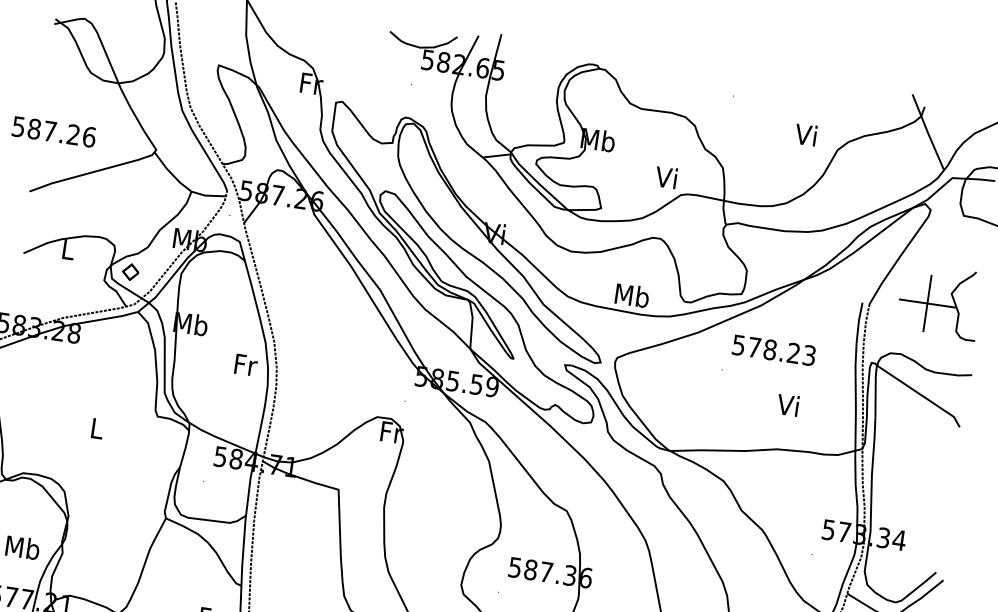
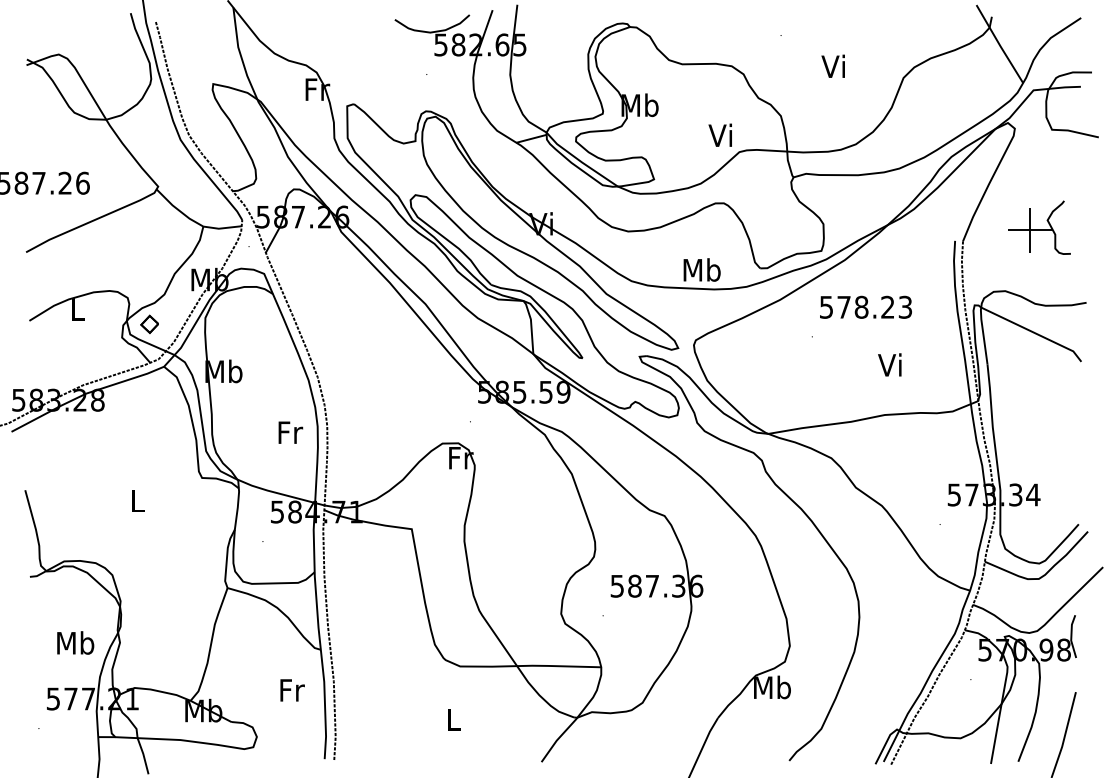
text: (805, 133) -> (832, 65), moved
part: (939, 301) -> (1039, 227), size x0.7
text: (245, 364) -> (290, 432), moved

